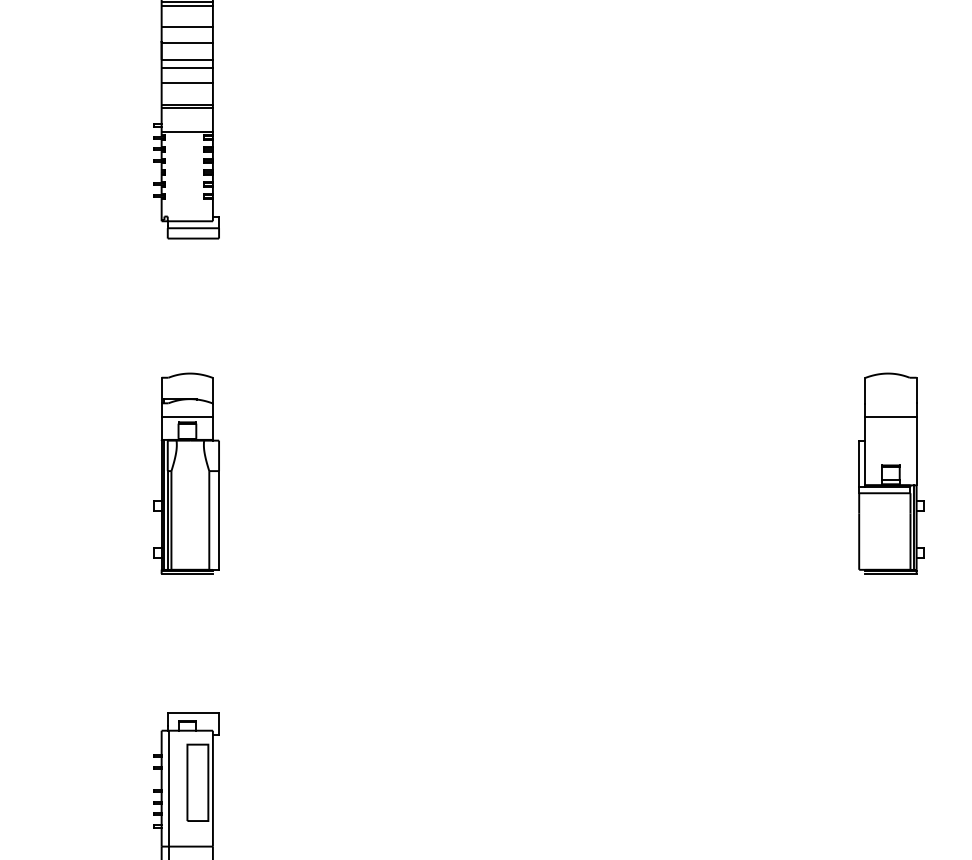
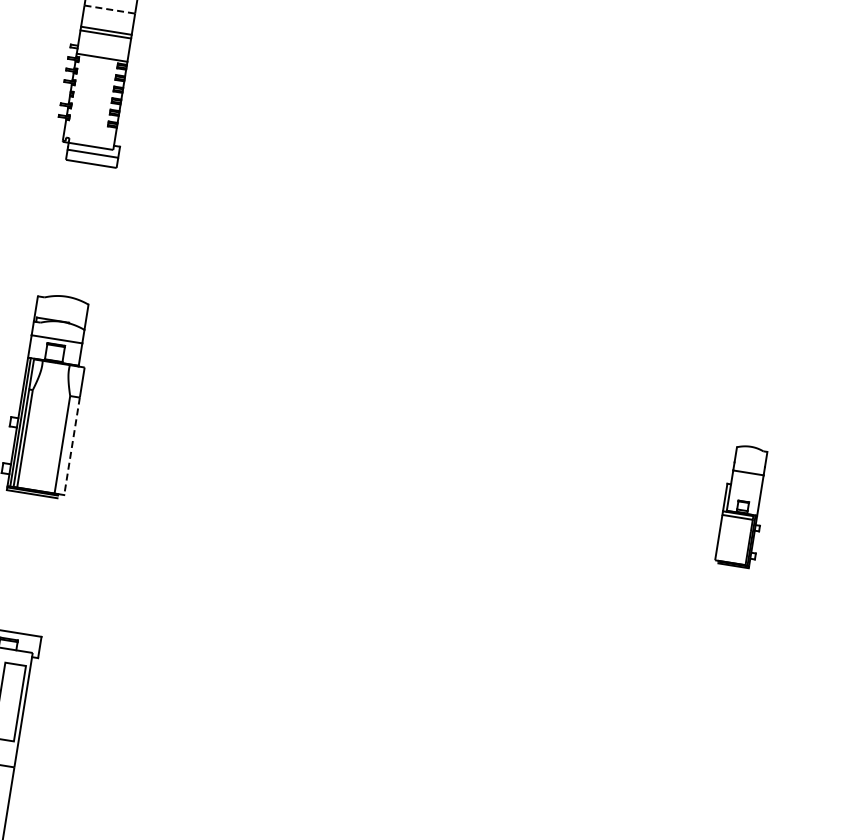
line: (187, 83) -> (109, 9), solid -> dashed
part: (891, 473) -> (743, 506), size x0.6
line: (219, 520) -> (72, 446), solid -> dashed

